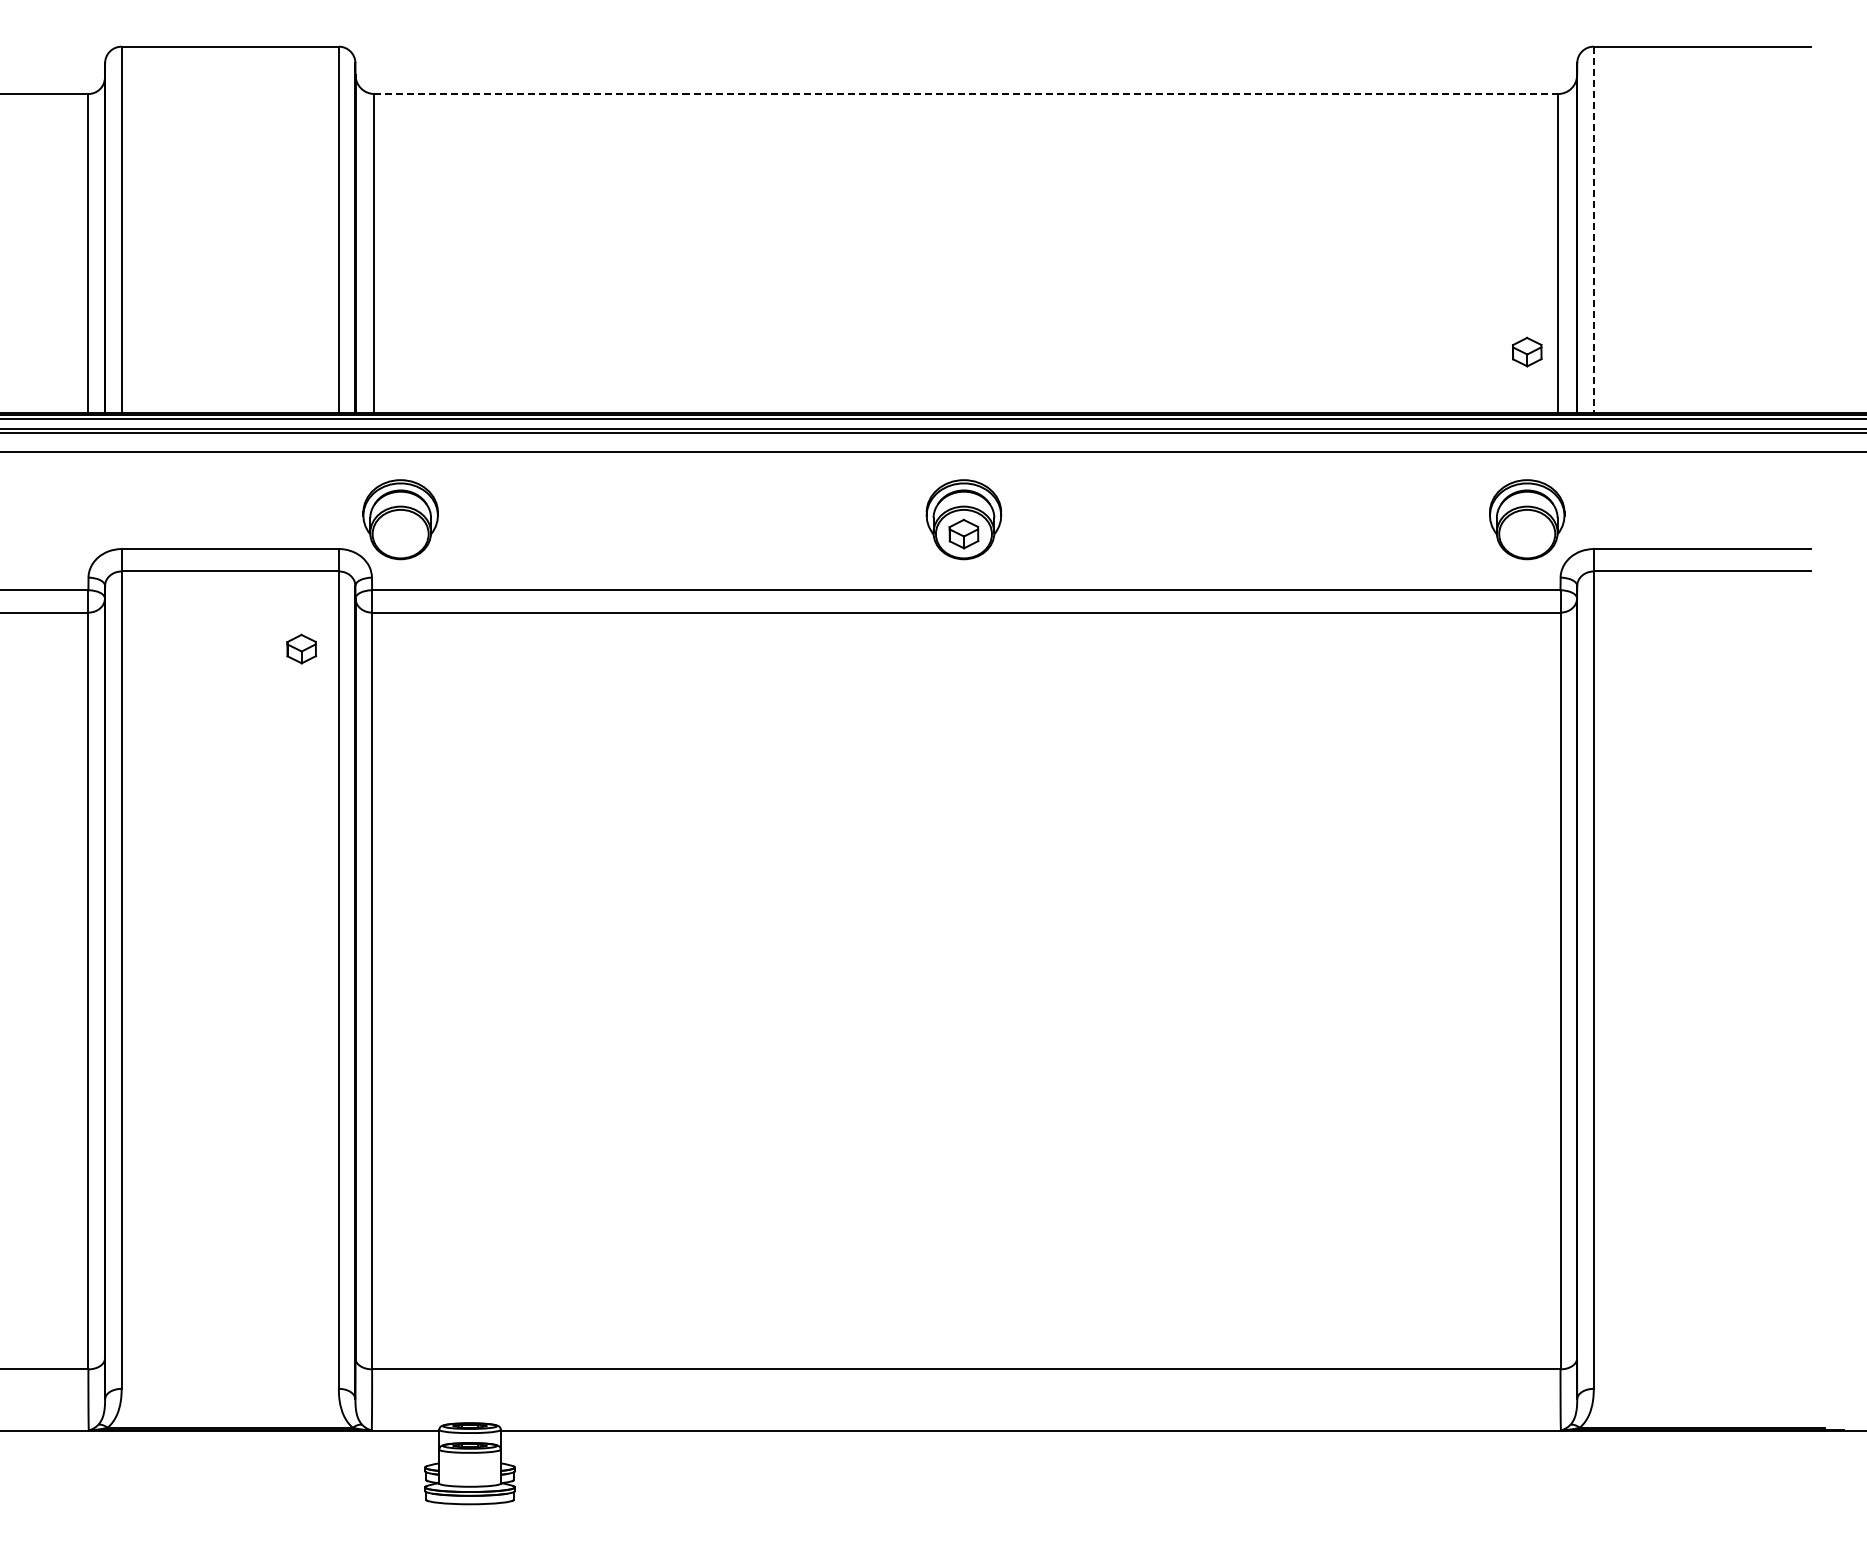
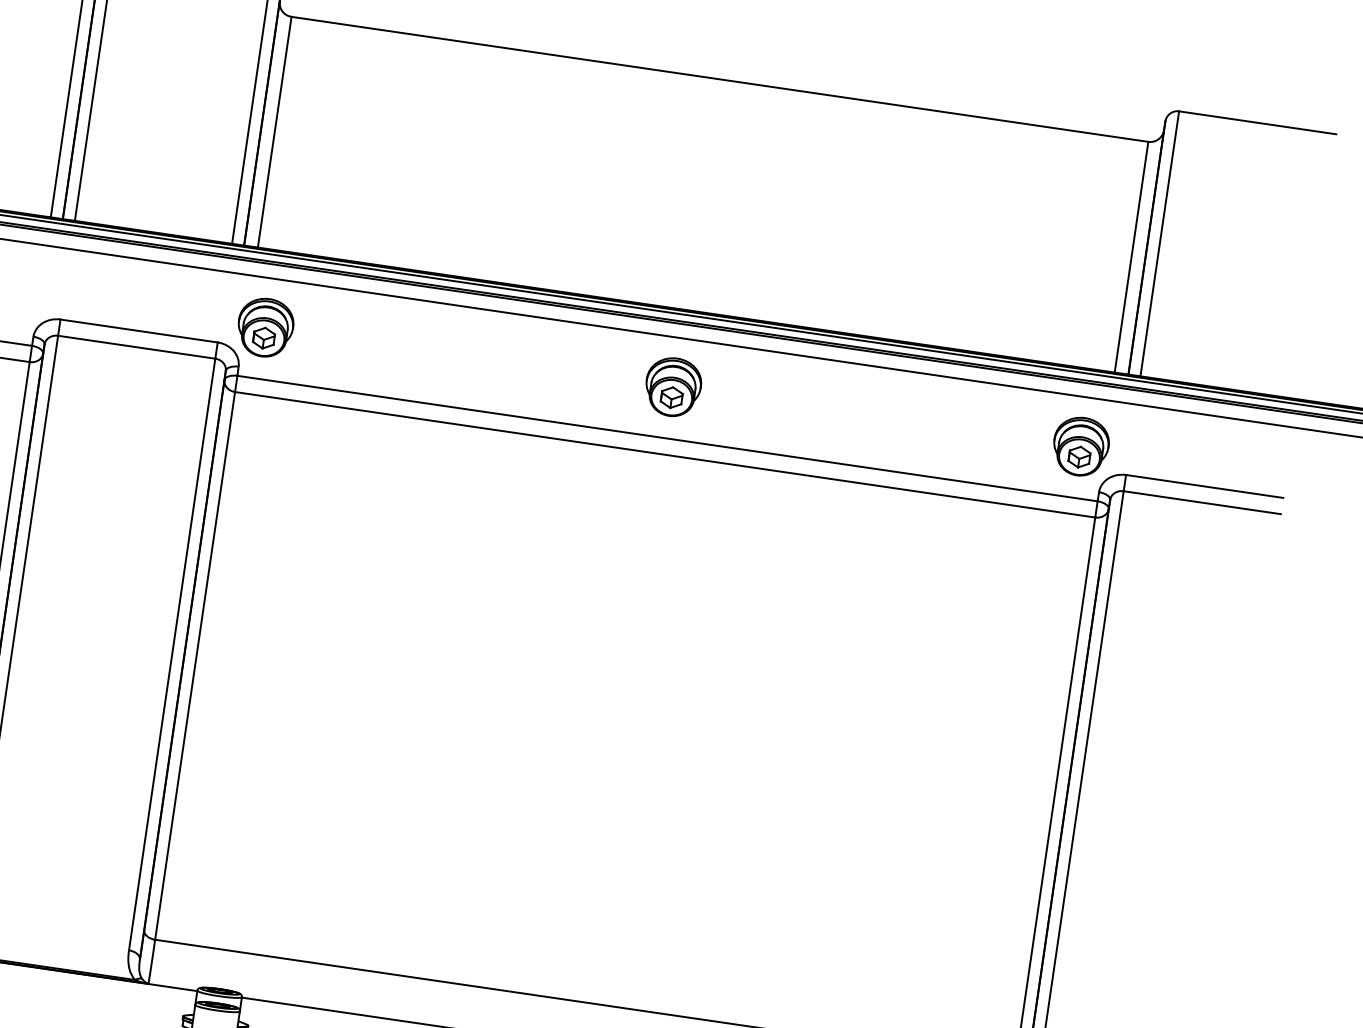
line: (966, 94) -> (720, 79), dashed -> solid
line: (1593, 230) -> (1159, 244), dashed -> solid
part: (1527, 351) -> (1079, 456), moved
part: (301, 648) -> (263, 337), moved

